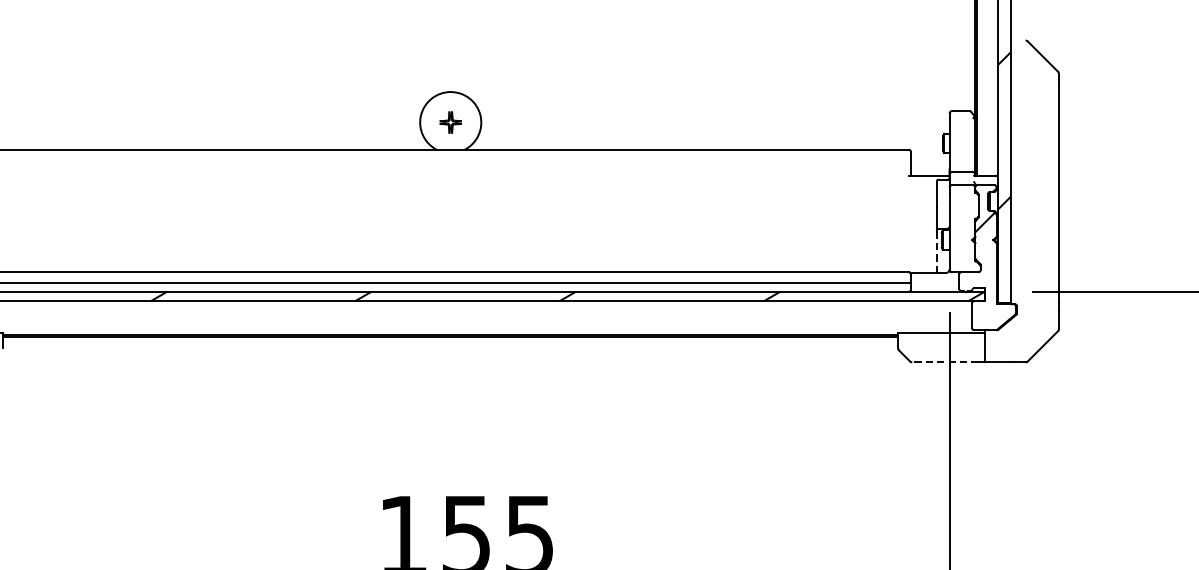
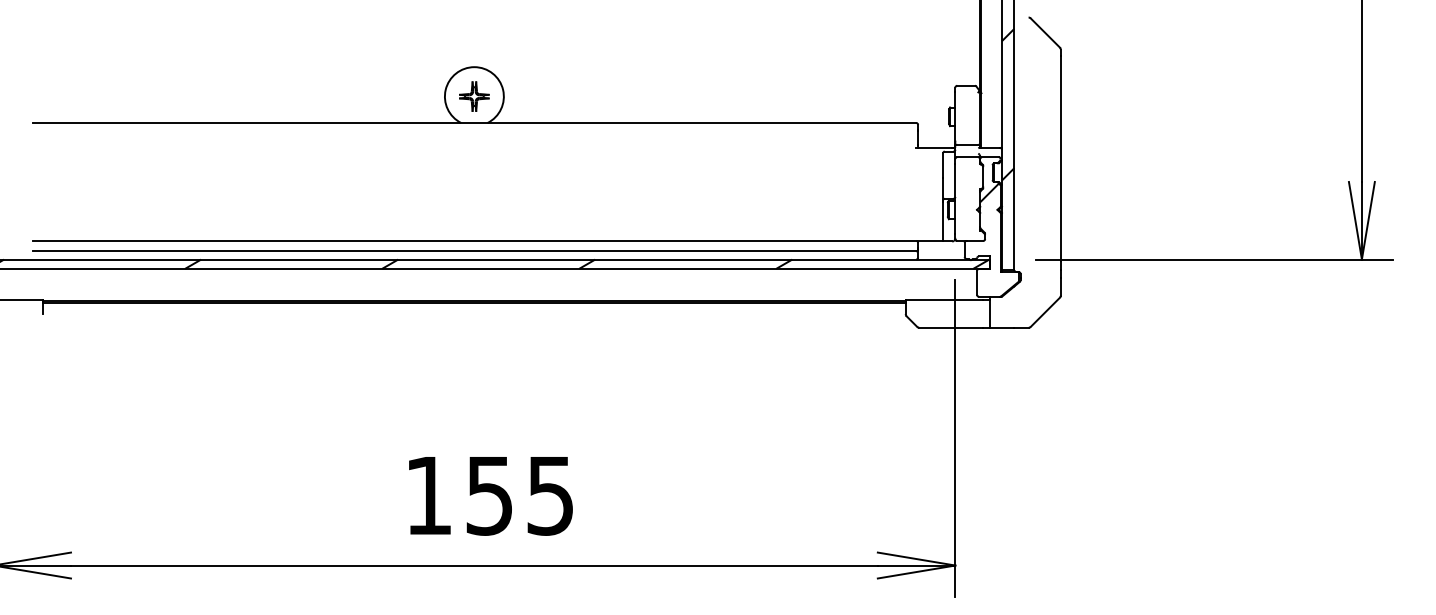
part: (450, 122) -> (474, 96), size x1.43
line: (936, 252) -> (942, 221), dashed -> solid
line: (945, 362) -> (951, 327), dashed -> solid

